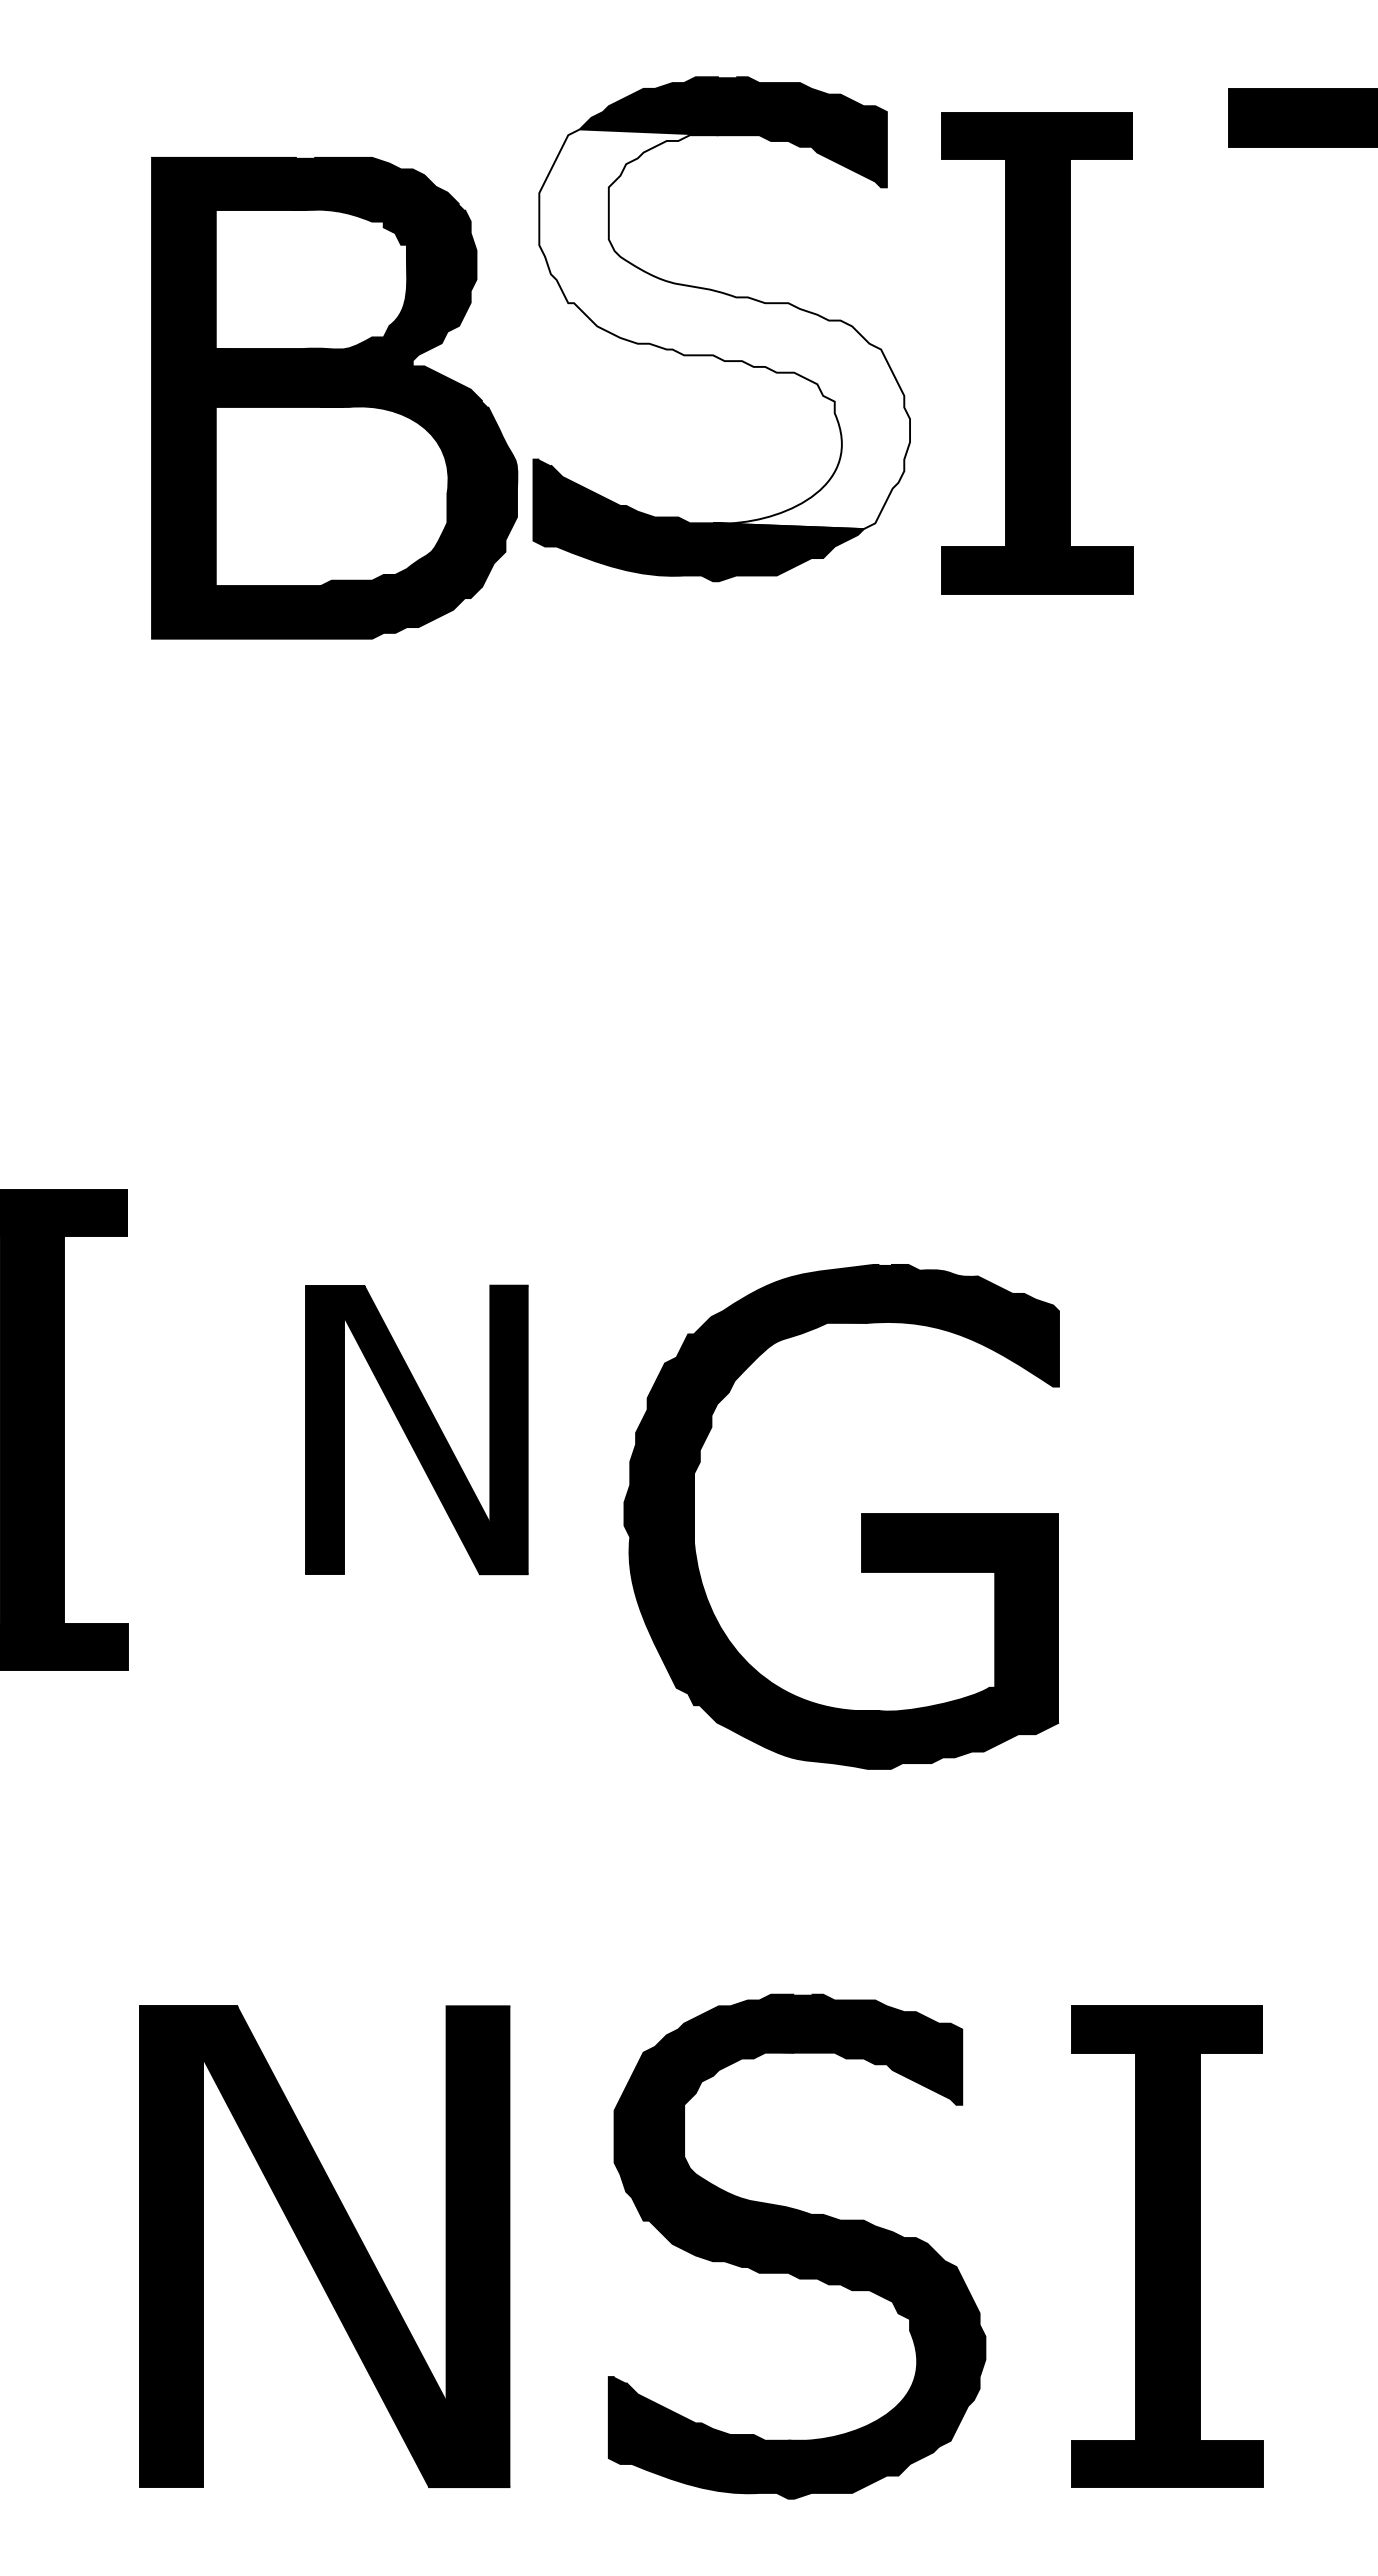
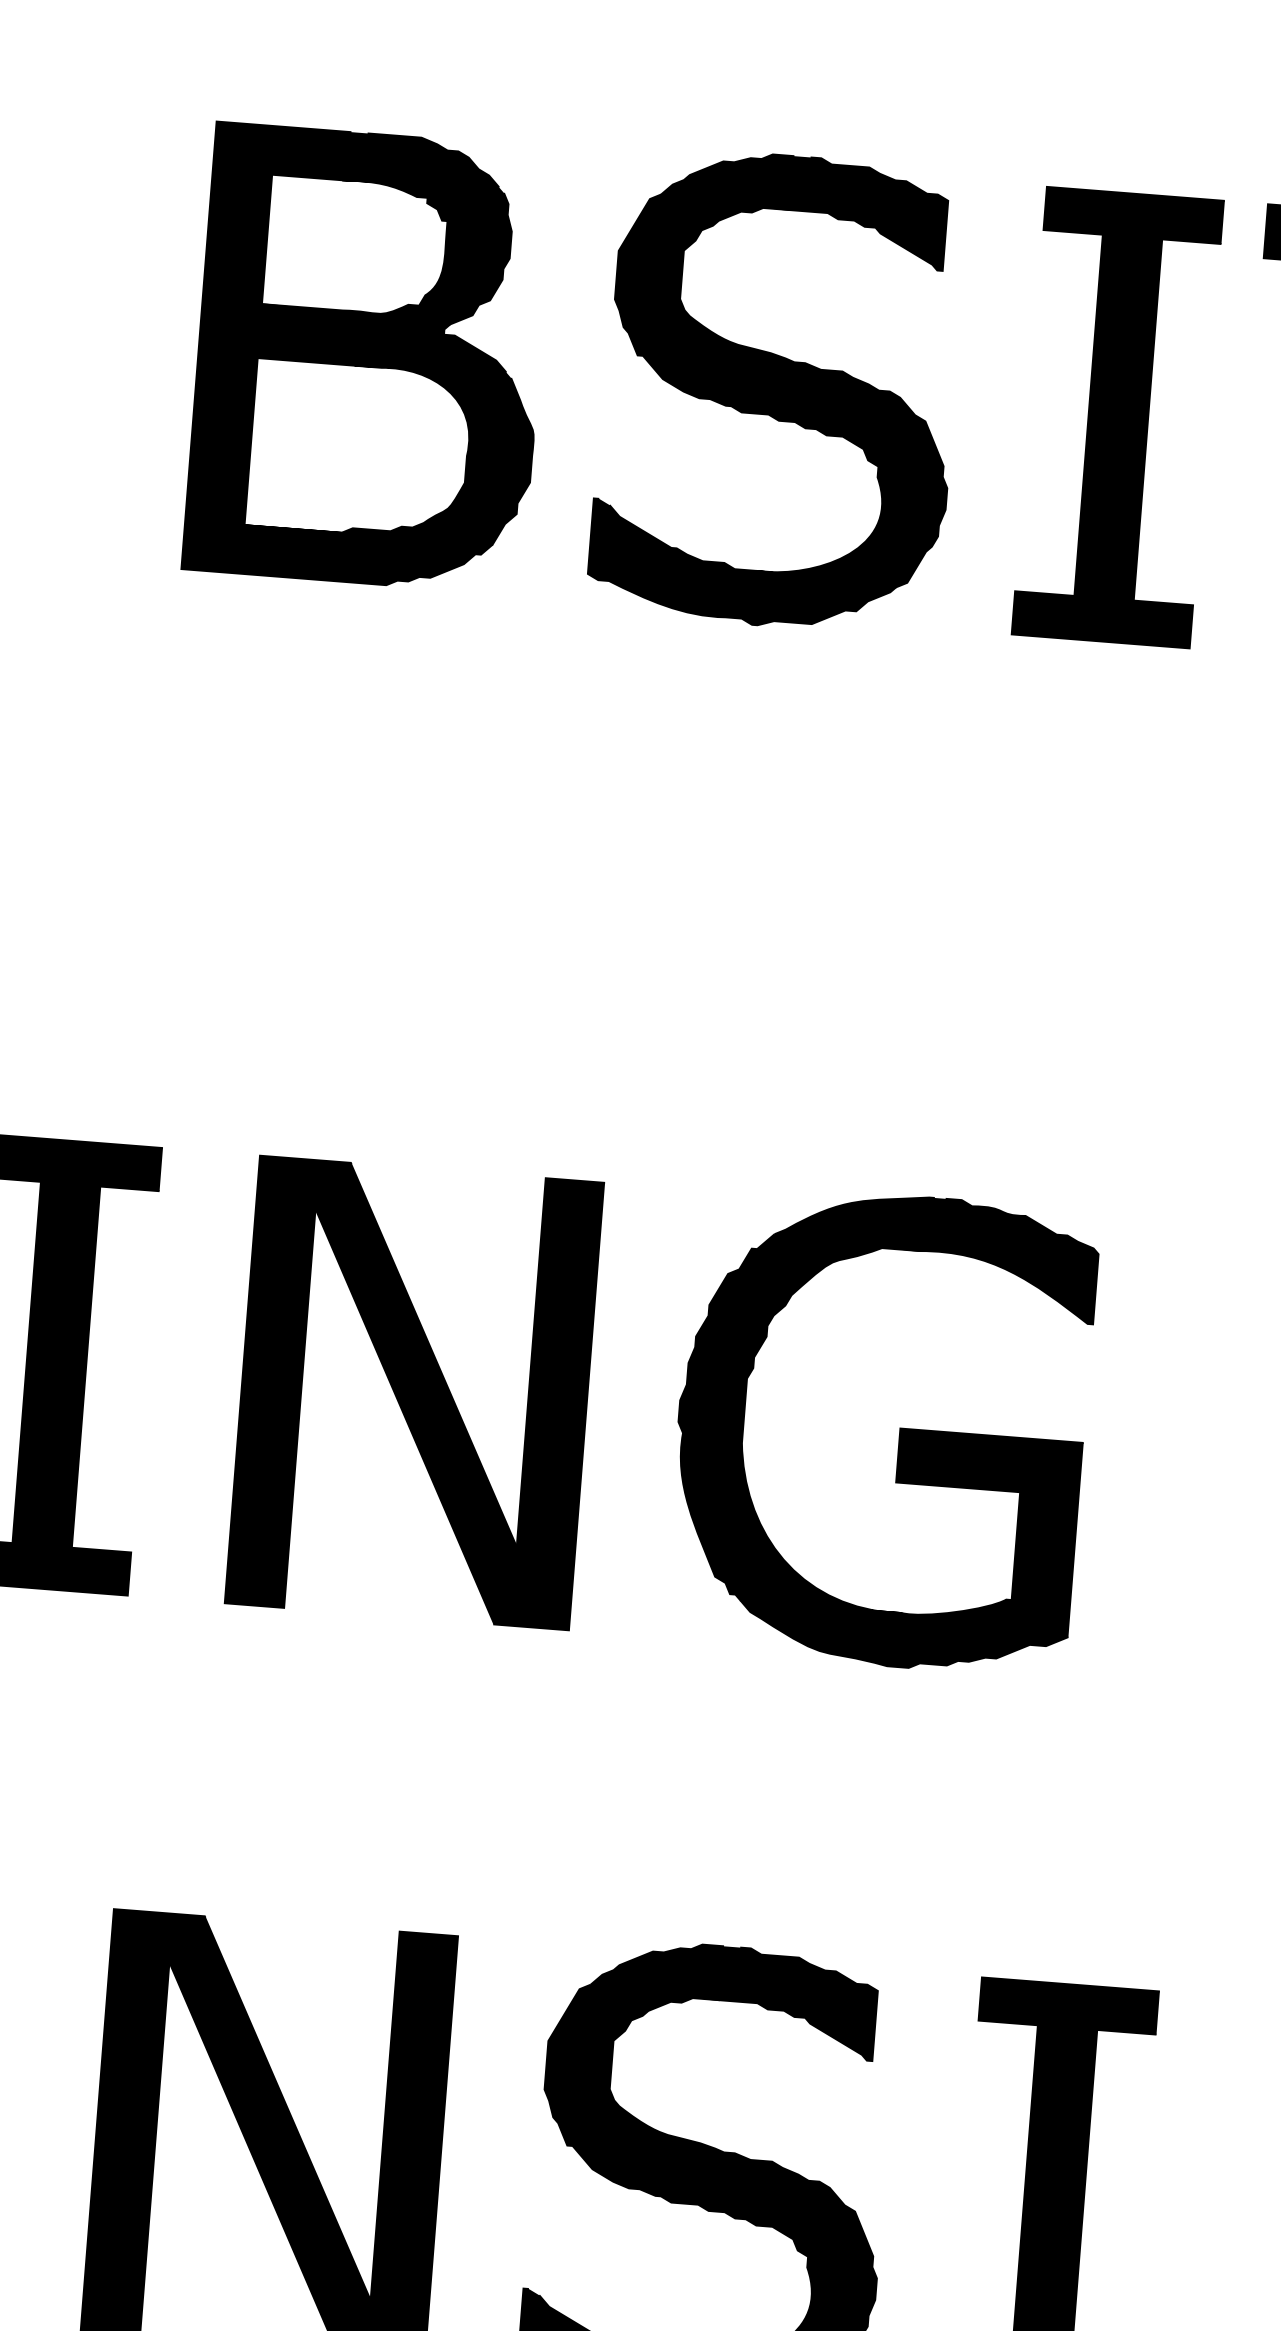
fill: (724, 329) -> (781, 391), added
part: (1037, 353) -> (1118, 417), moved
part: (334, 398) -> (368, 358), moved
part: (416, 1429) -> (413, 1392), size x1.67
part: (861, 1516) -> (899, 1430), moved

